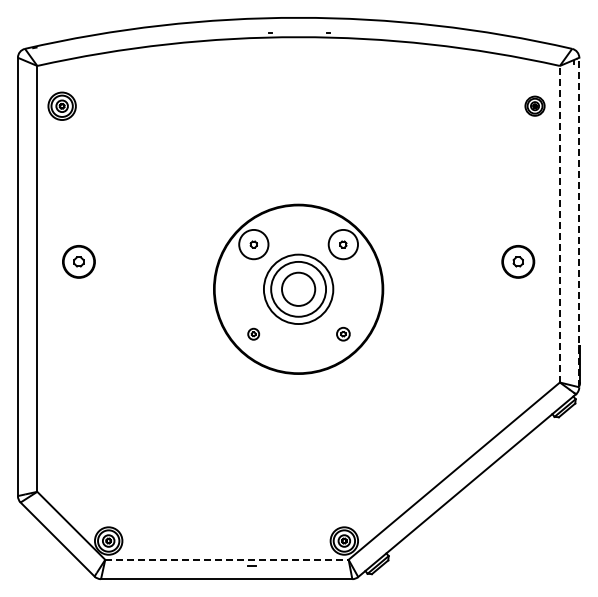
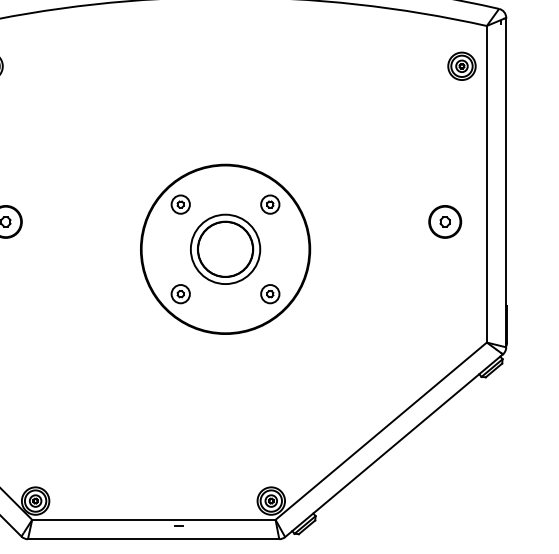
part: (534, 105) -> (461, 65), size x1.43
line: (579, 222) -> (506, 182), dashed -> solid
line: (559, 223) -> (486, 183), dashed -> solid
circle: (253, 244) -> (180, 204), size x0.62
circle: (343, 244) -> (270, 204), size x0.62
circle: (298, 289) -> (225, 249), size x1.67
part: (253, 334) -> (180, 294), size x1.67
part: (343, 334) -> (270, 294), size x1.43
line: (226, 559) -> (153, 519), dashed -> solid

